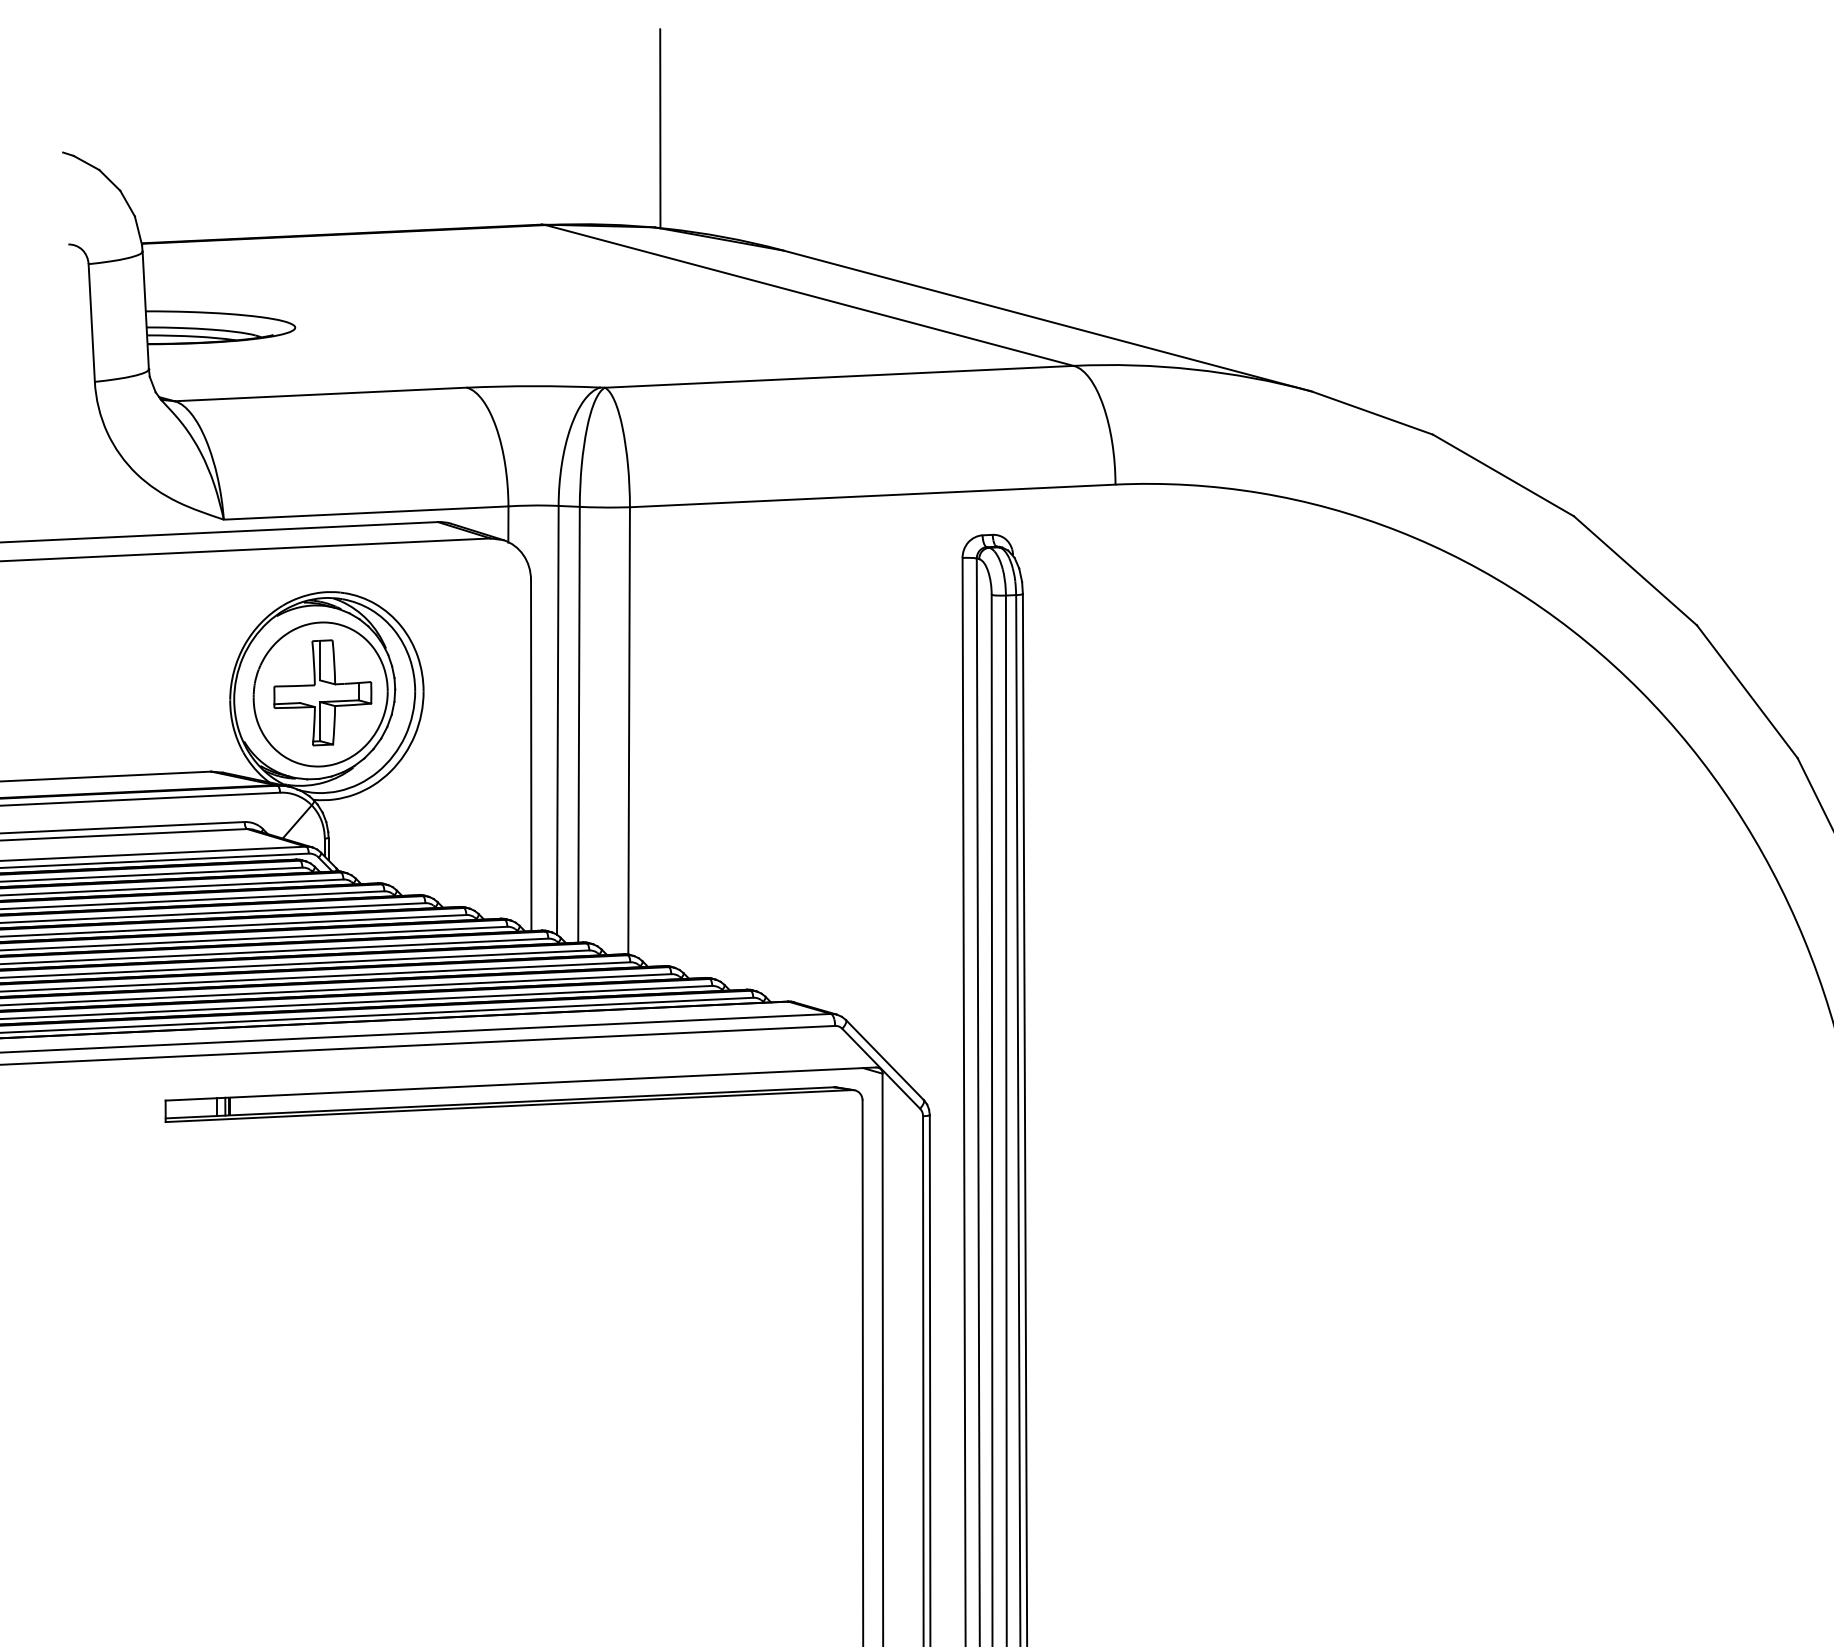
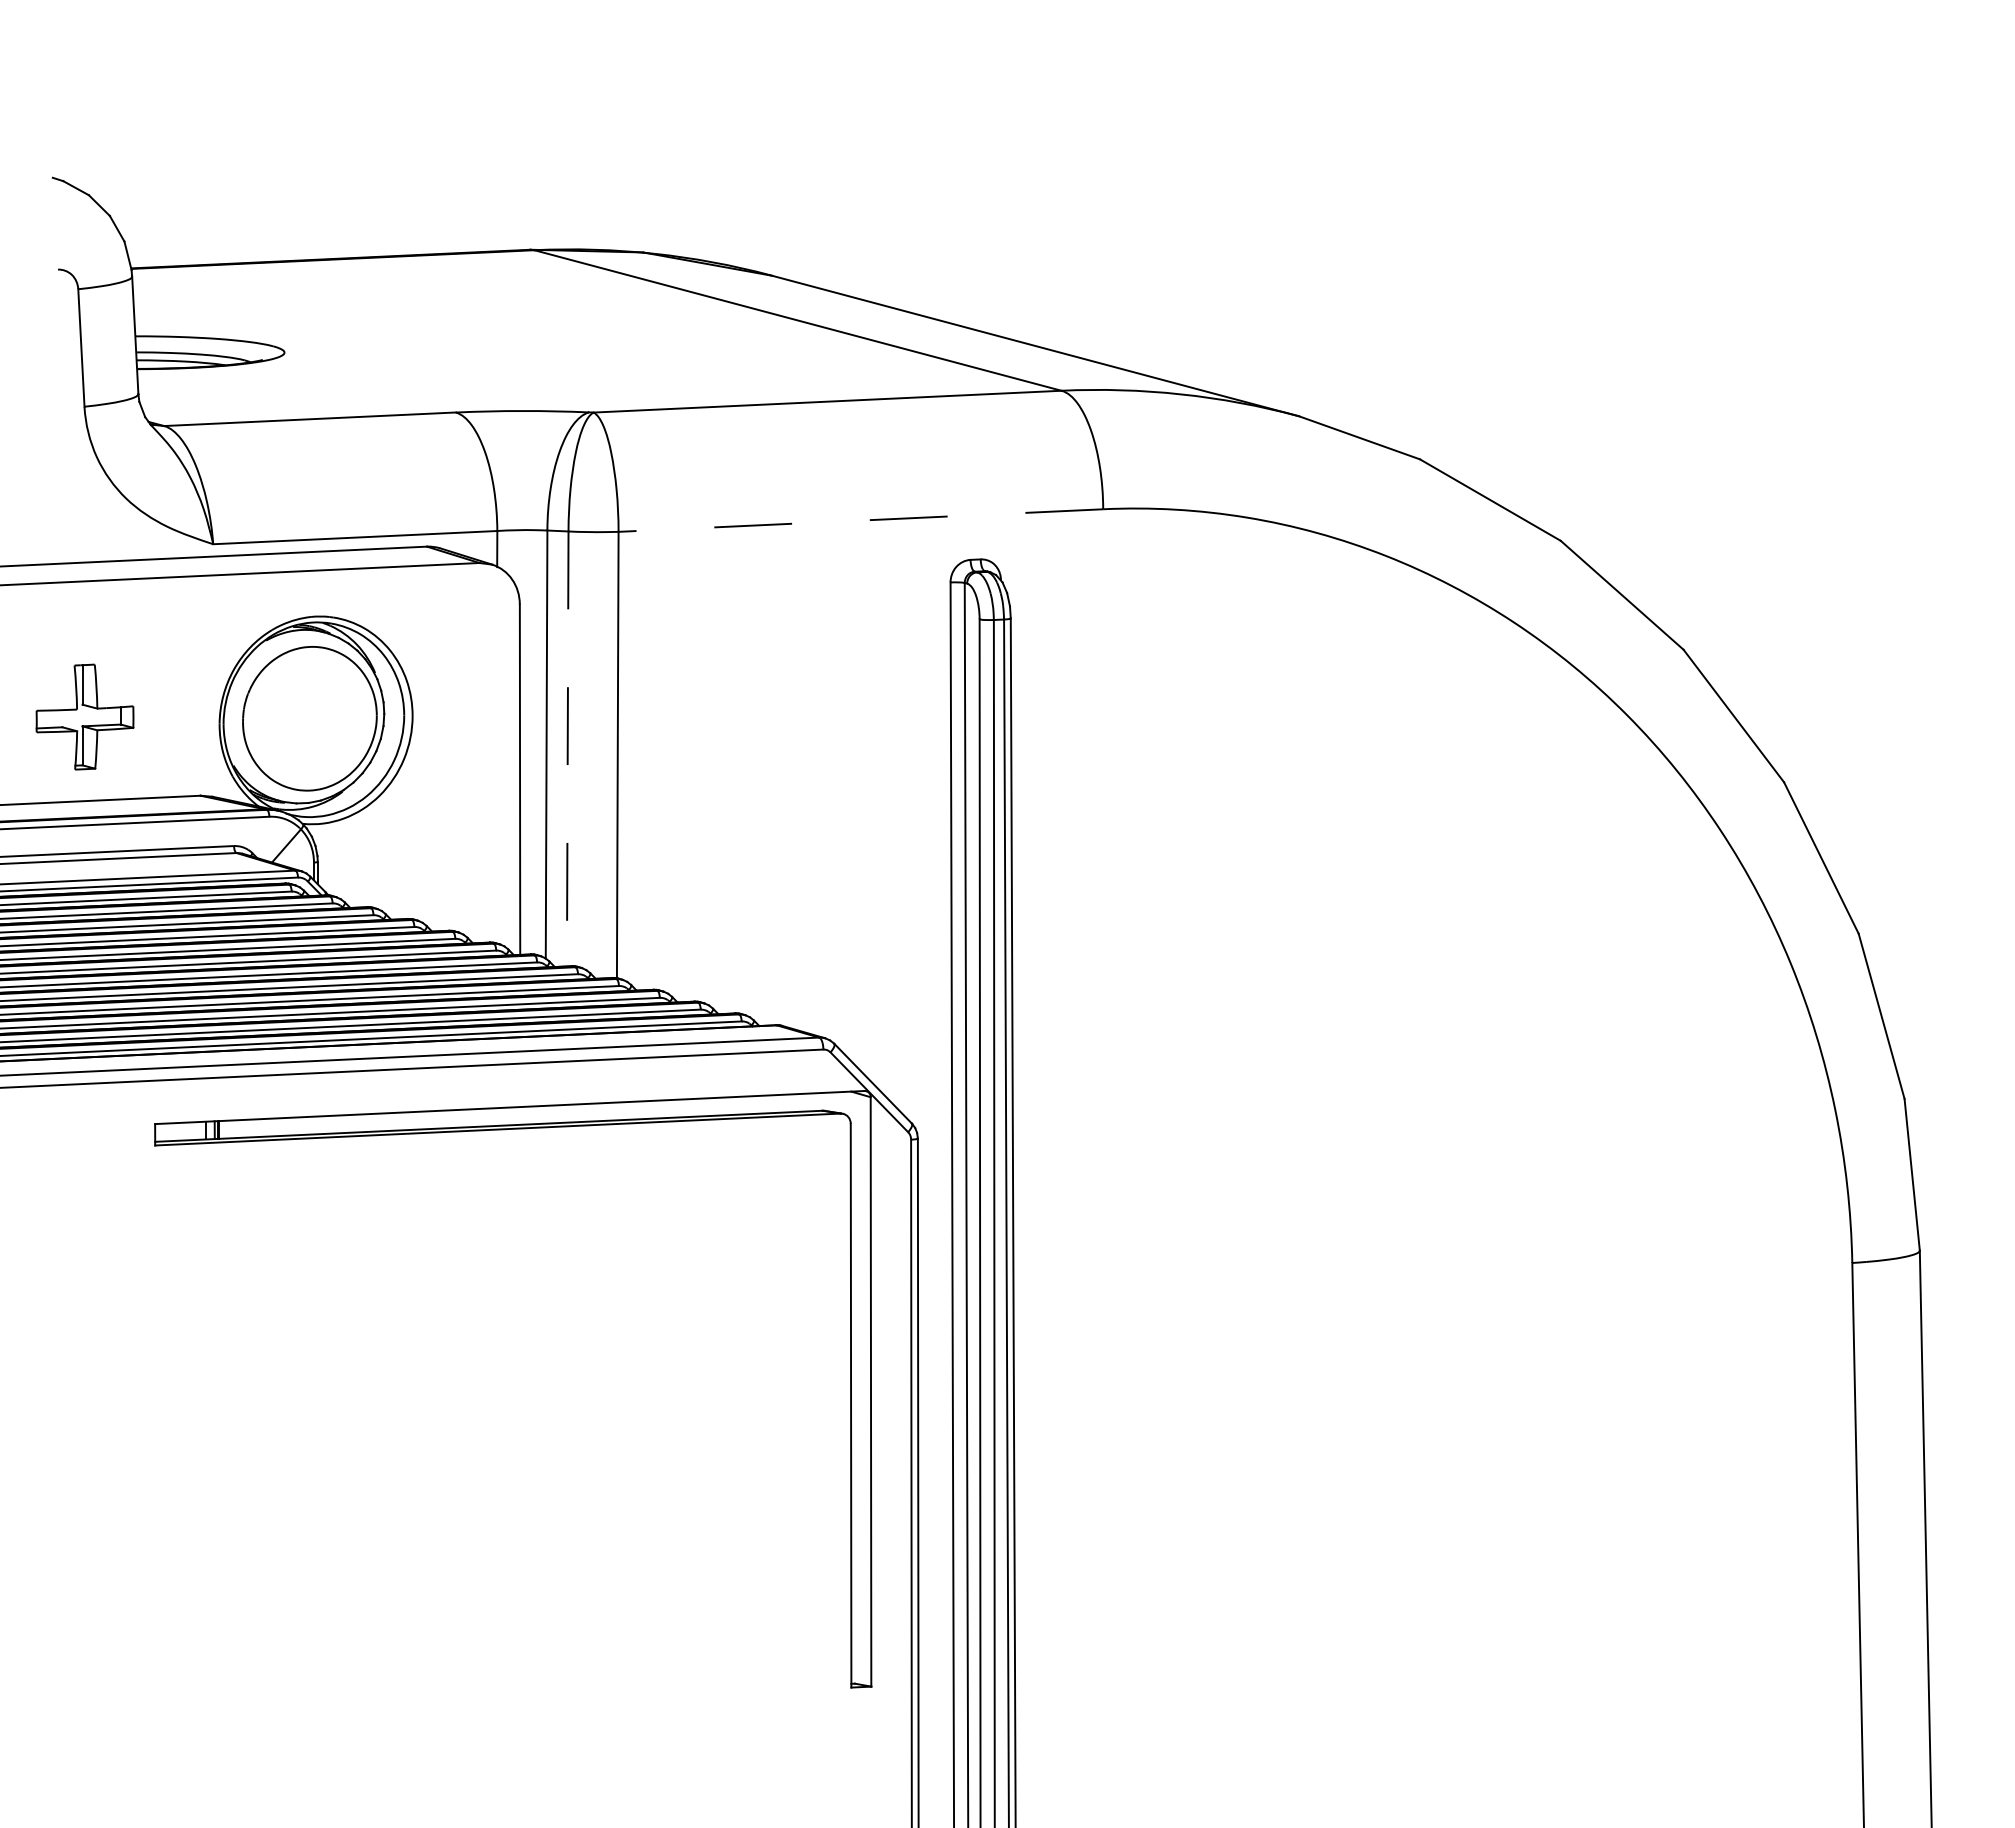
line: (659, 128) -> (648, 153), removed
line: (872, 495) -> (860, 520), solid -> dashed
part: (322, 692) -> (84, 716), moved
line: (578, 725) -> (567, 749), solid -> dashed

